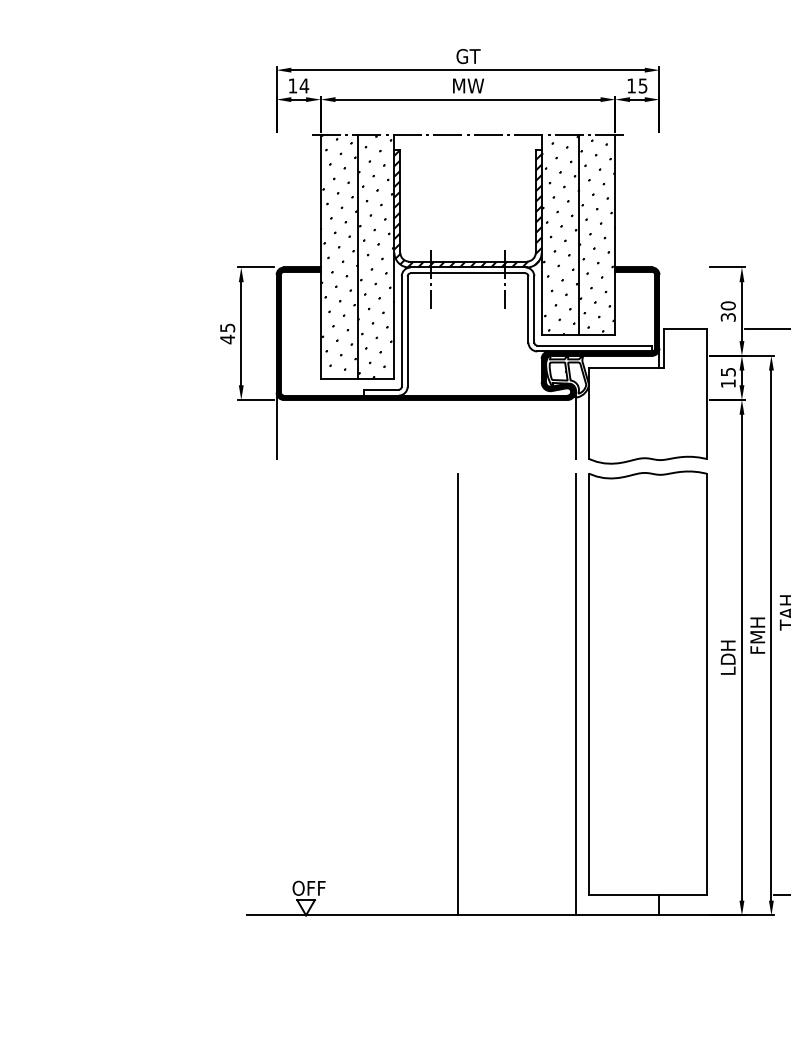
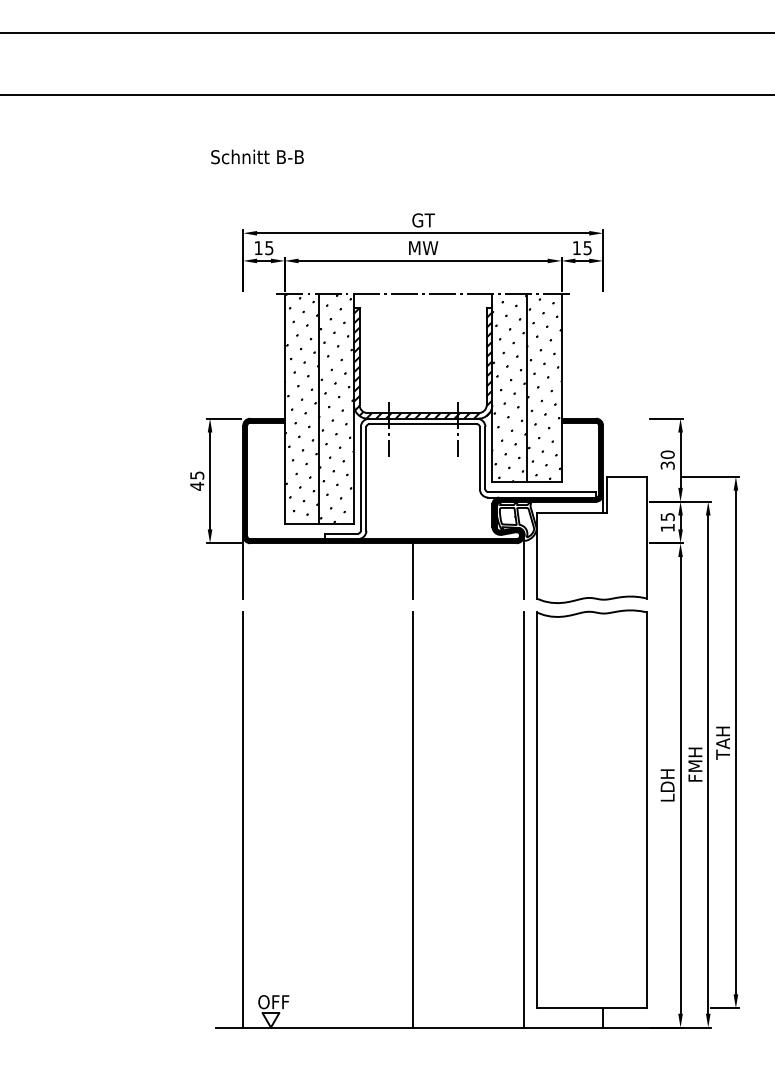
text: (303, 86) -> (268, 248), 14 -> 15
line: (457, 429) -> (413, 570), added
line: (276, 693) -> (243, 819), added

